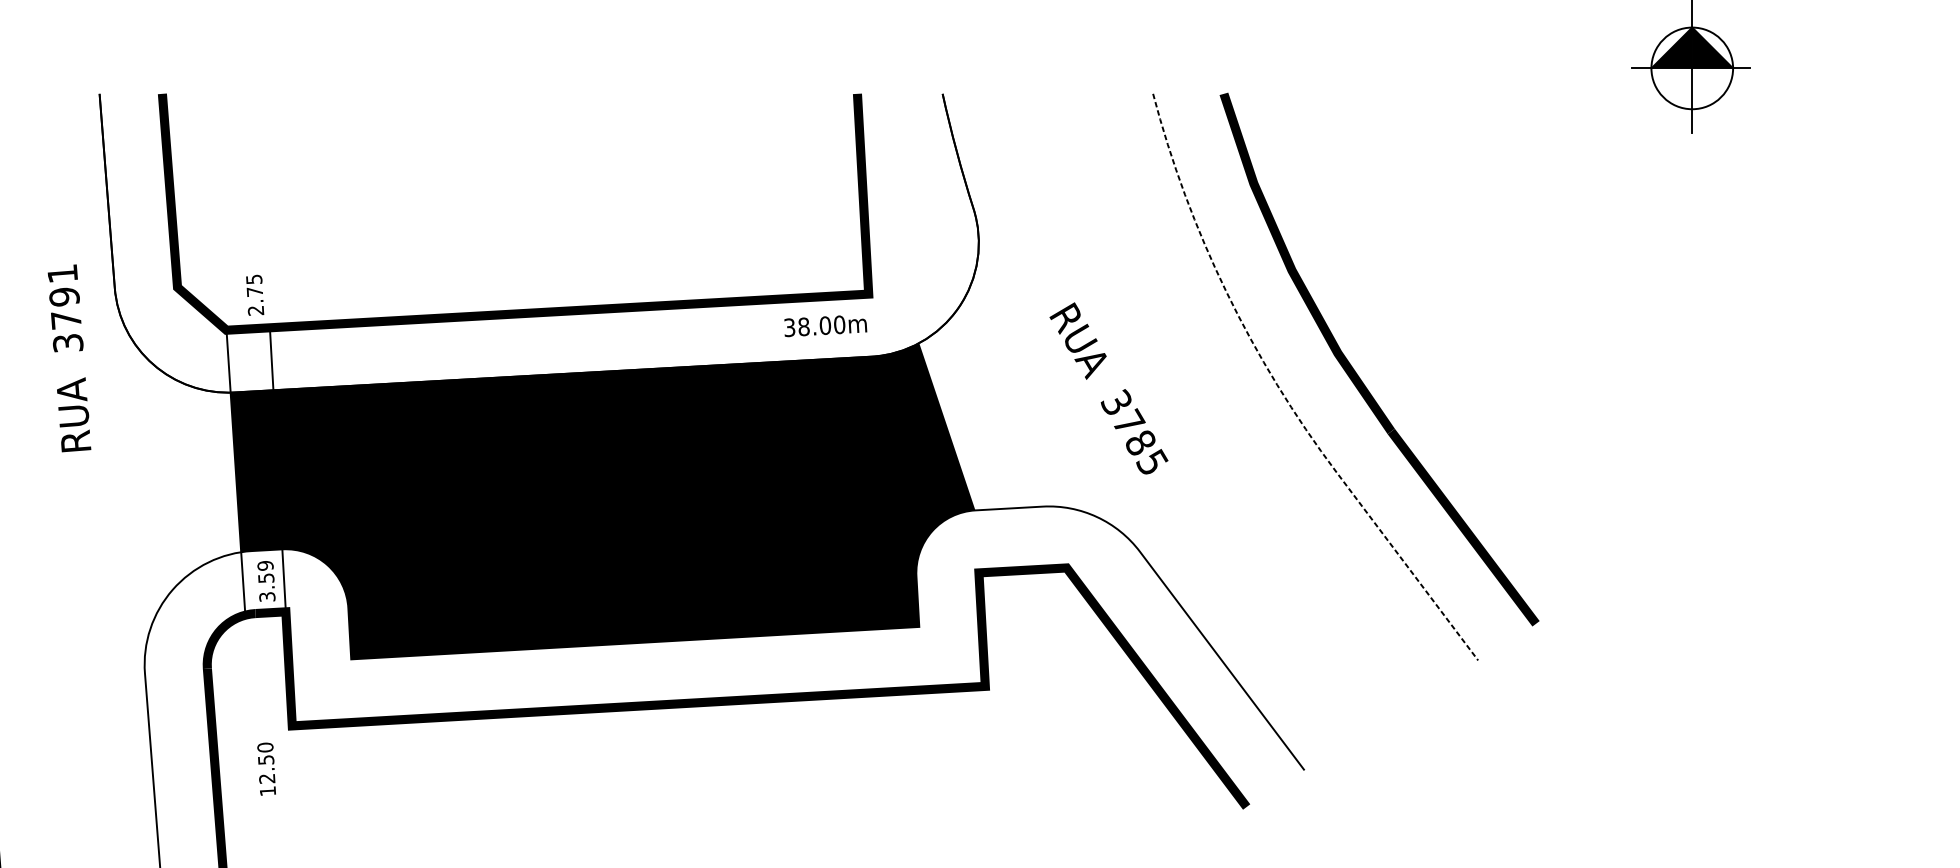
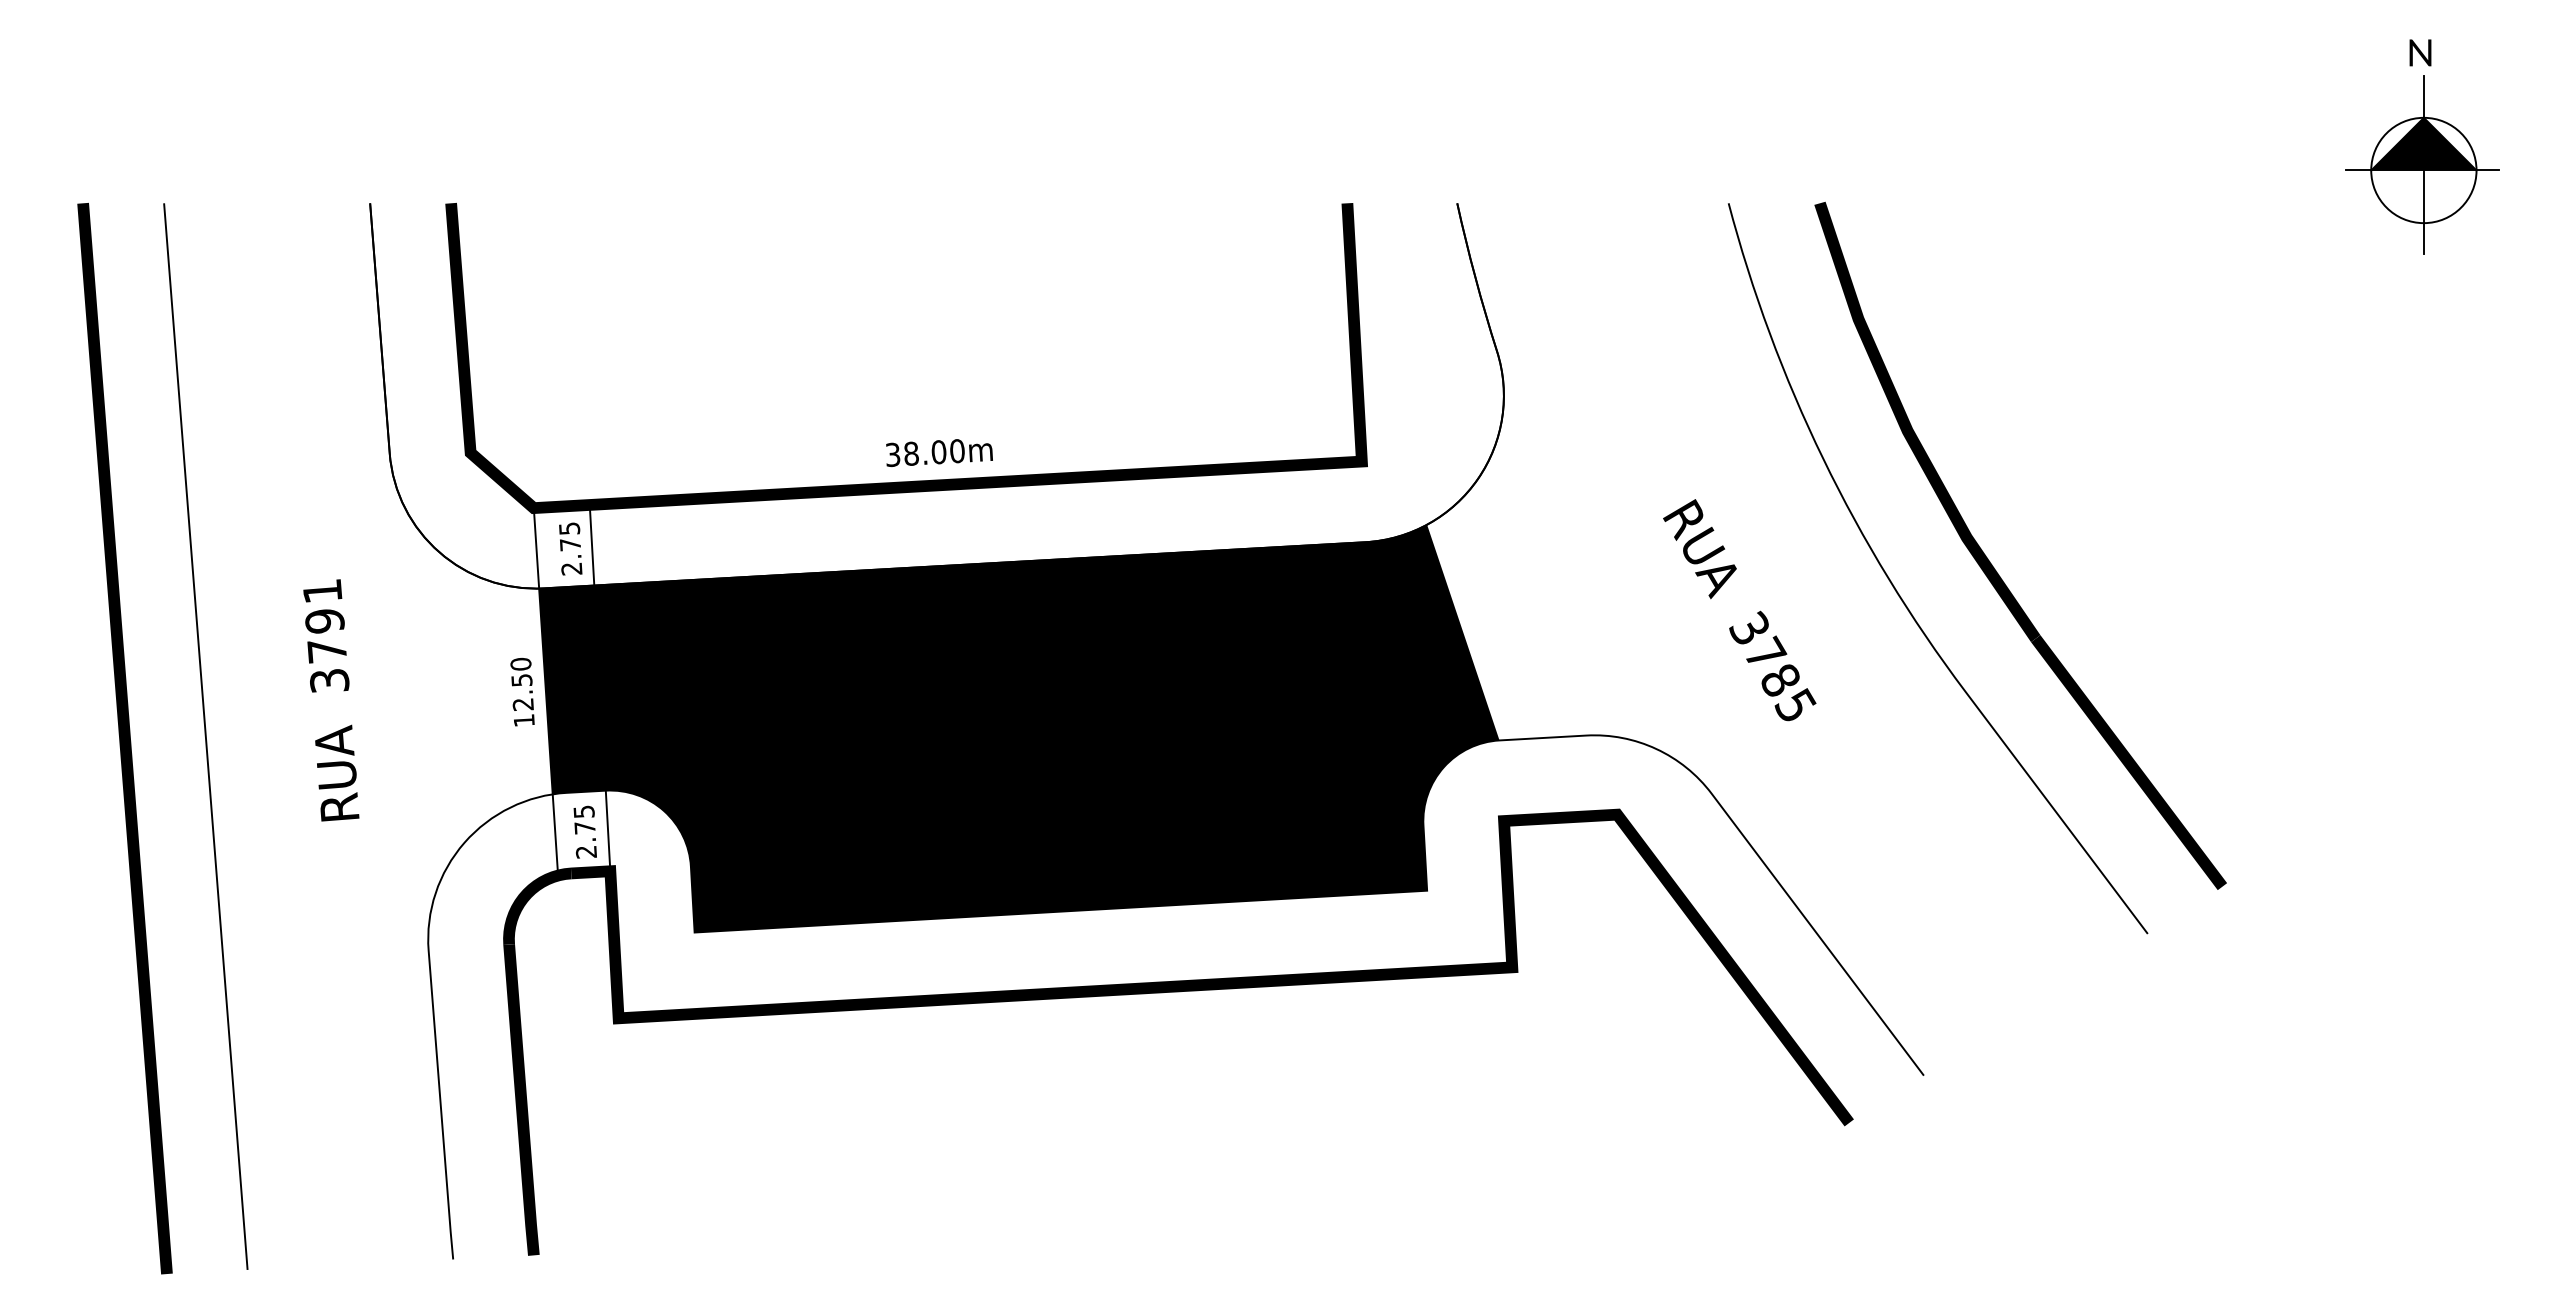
text: (254, 294) -> (570, 548), moved
text: (825, 325) -> (939, 452), moved
text: (69, 358) -> (331, 700), moved
text: (1108, 388) -> (1739, 610), moved
line: (1280, 390) -> (1892, 585), dashed -> solid
text: (266, 581) -> (585, 831), 3.59 -> 2.75
text: (266, 768) -> (522, 691), moved

